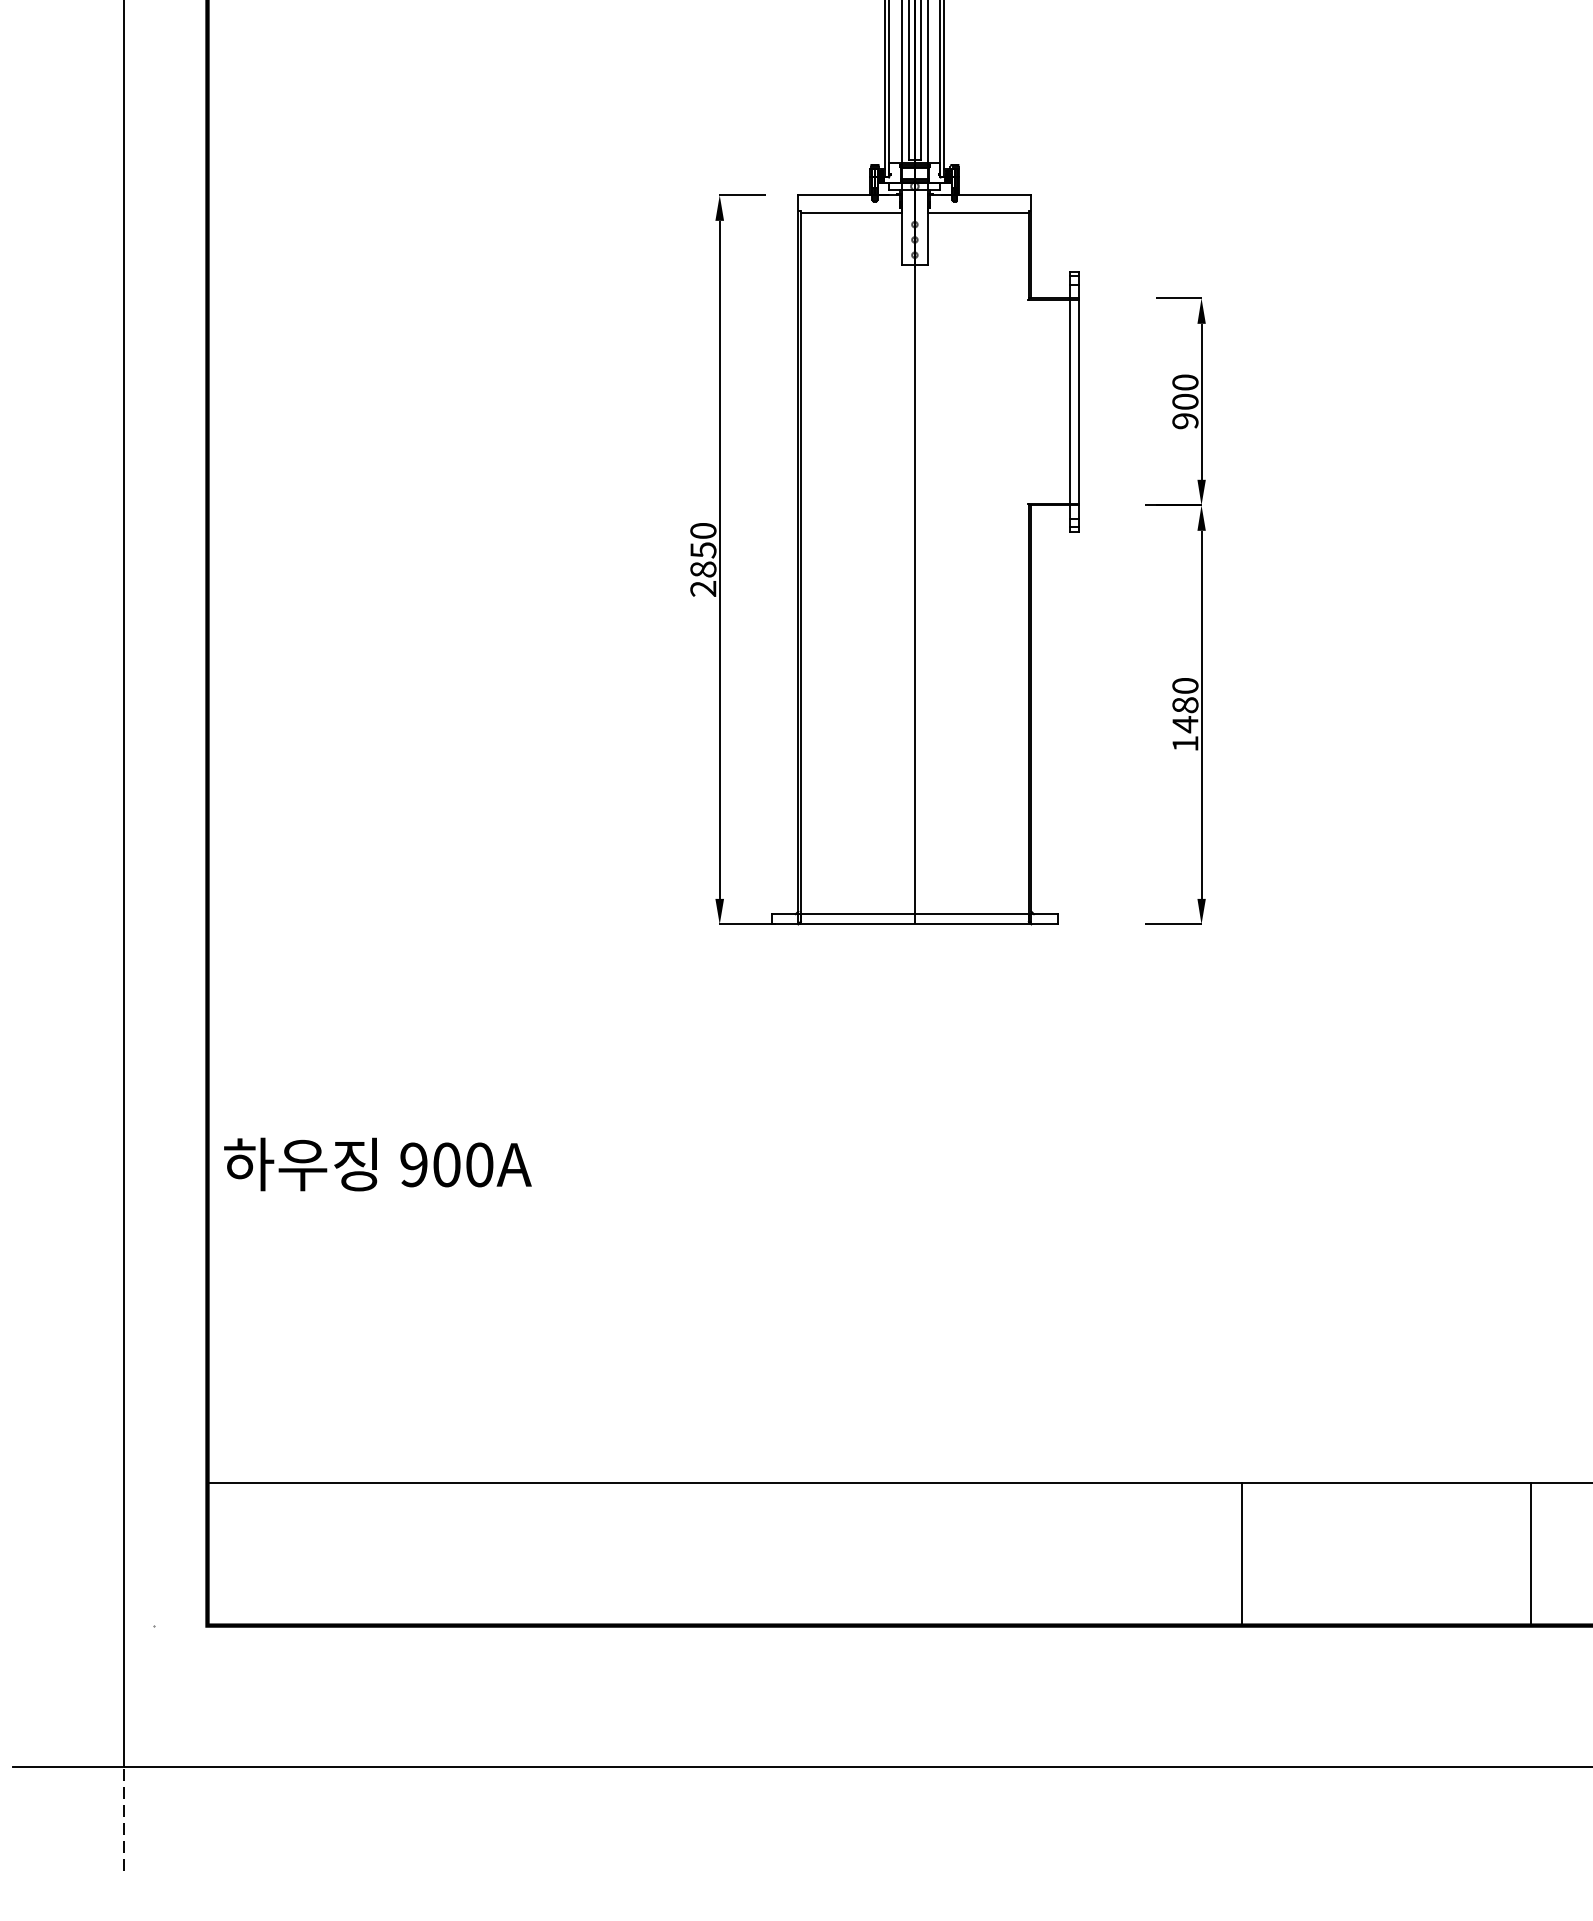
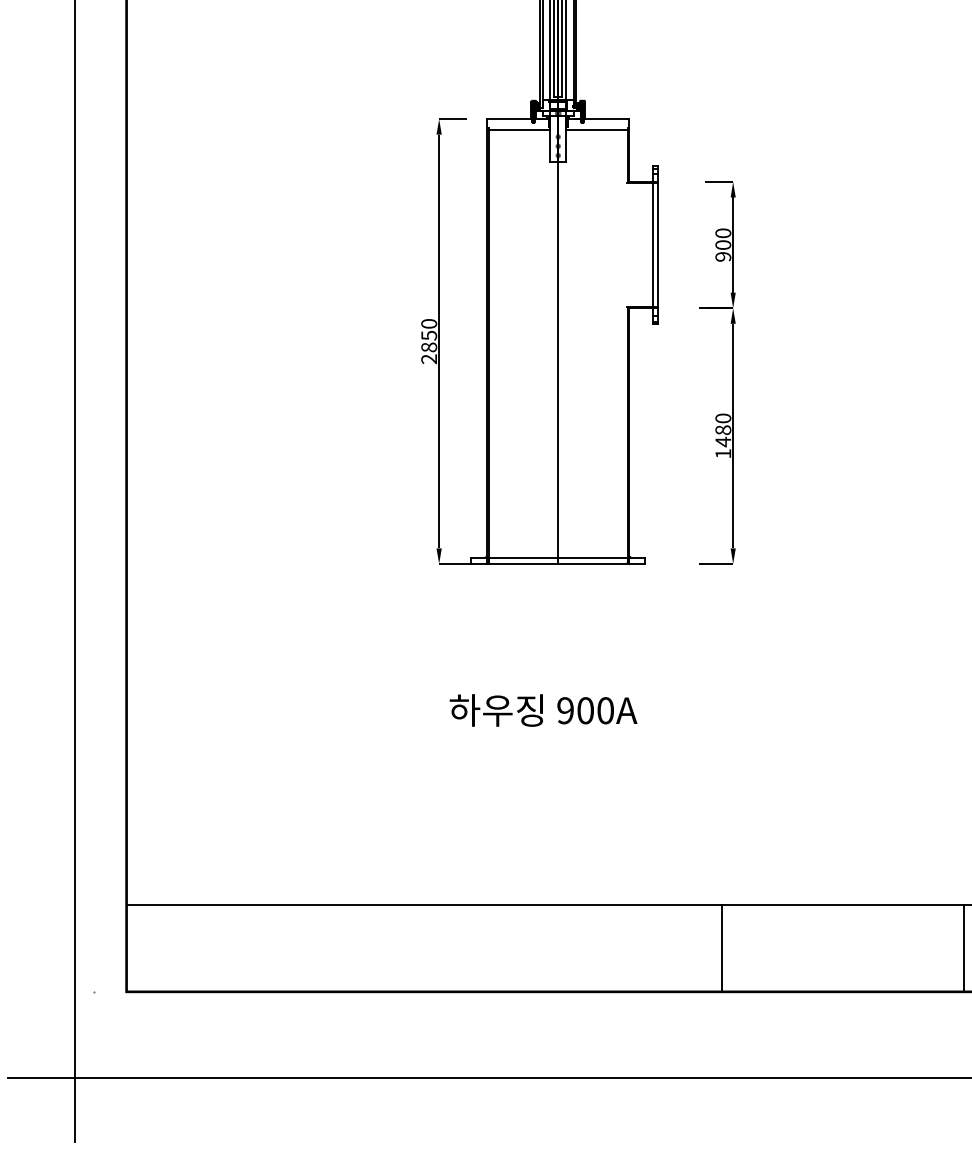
text: (377, 1164) -> (543, 710), moved
line: (1241, 1554) -> (721, 948), moved
line: (1531, 1554) -> (964, 948), moved
line: (123, 1818) -> (75, 1109), dashed -> solid

